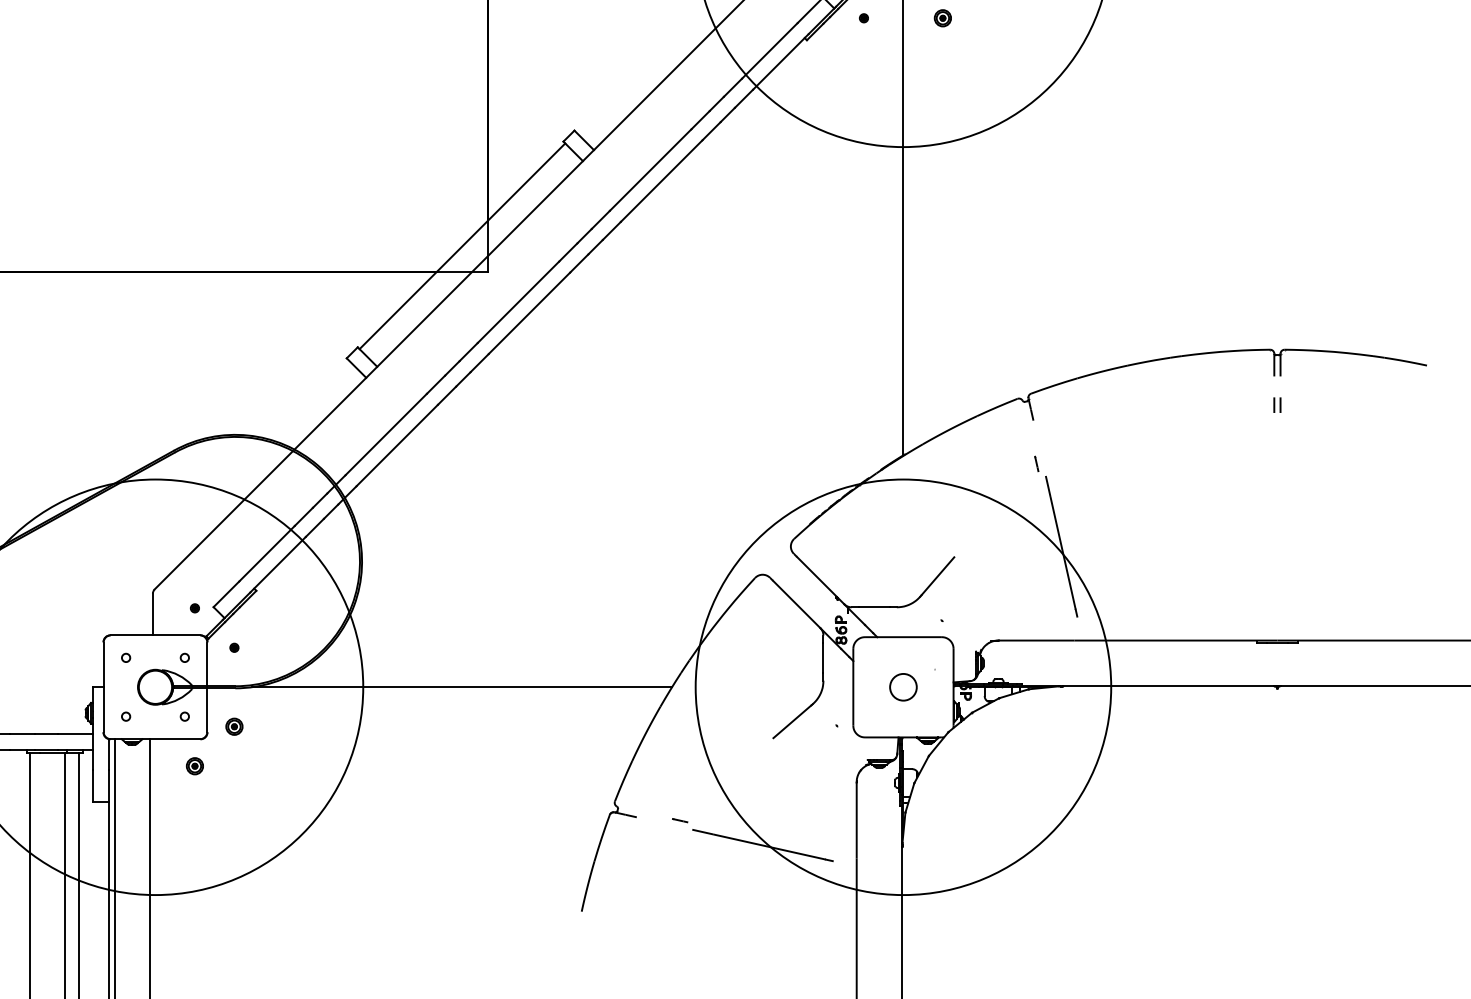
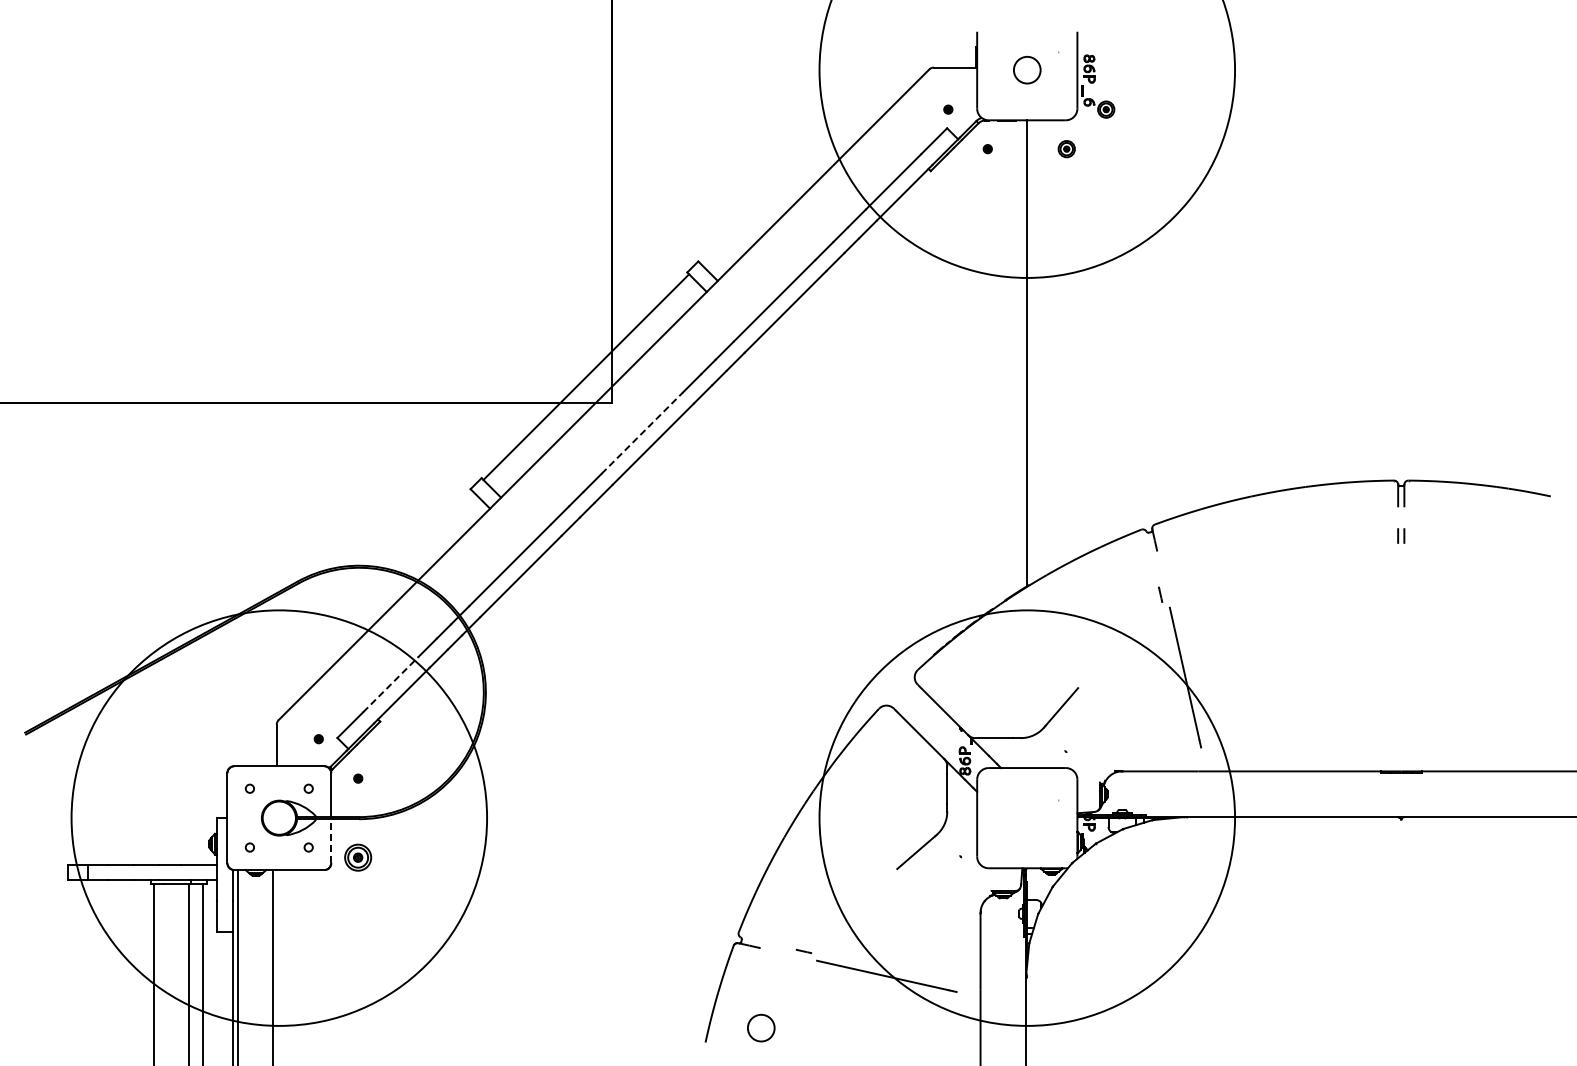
line: (518, 302) -> (642, 433), solid -> dashed
line: (267, 553) -> (391, 684), solid -> dashed
circle: (903, 686) -> (761, 1027), moved
line: (461, 687) -> (585, 818), removed
line: (207, 710) -> (331, 841), solid -> dashed
part: (234, 726) -> (358, 857), size x1.6
part: (194, 766) -> (318, 897), removed

